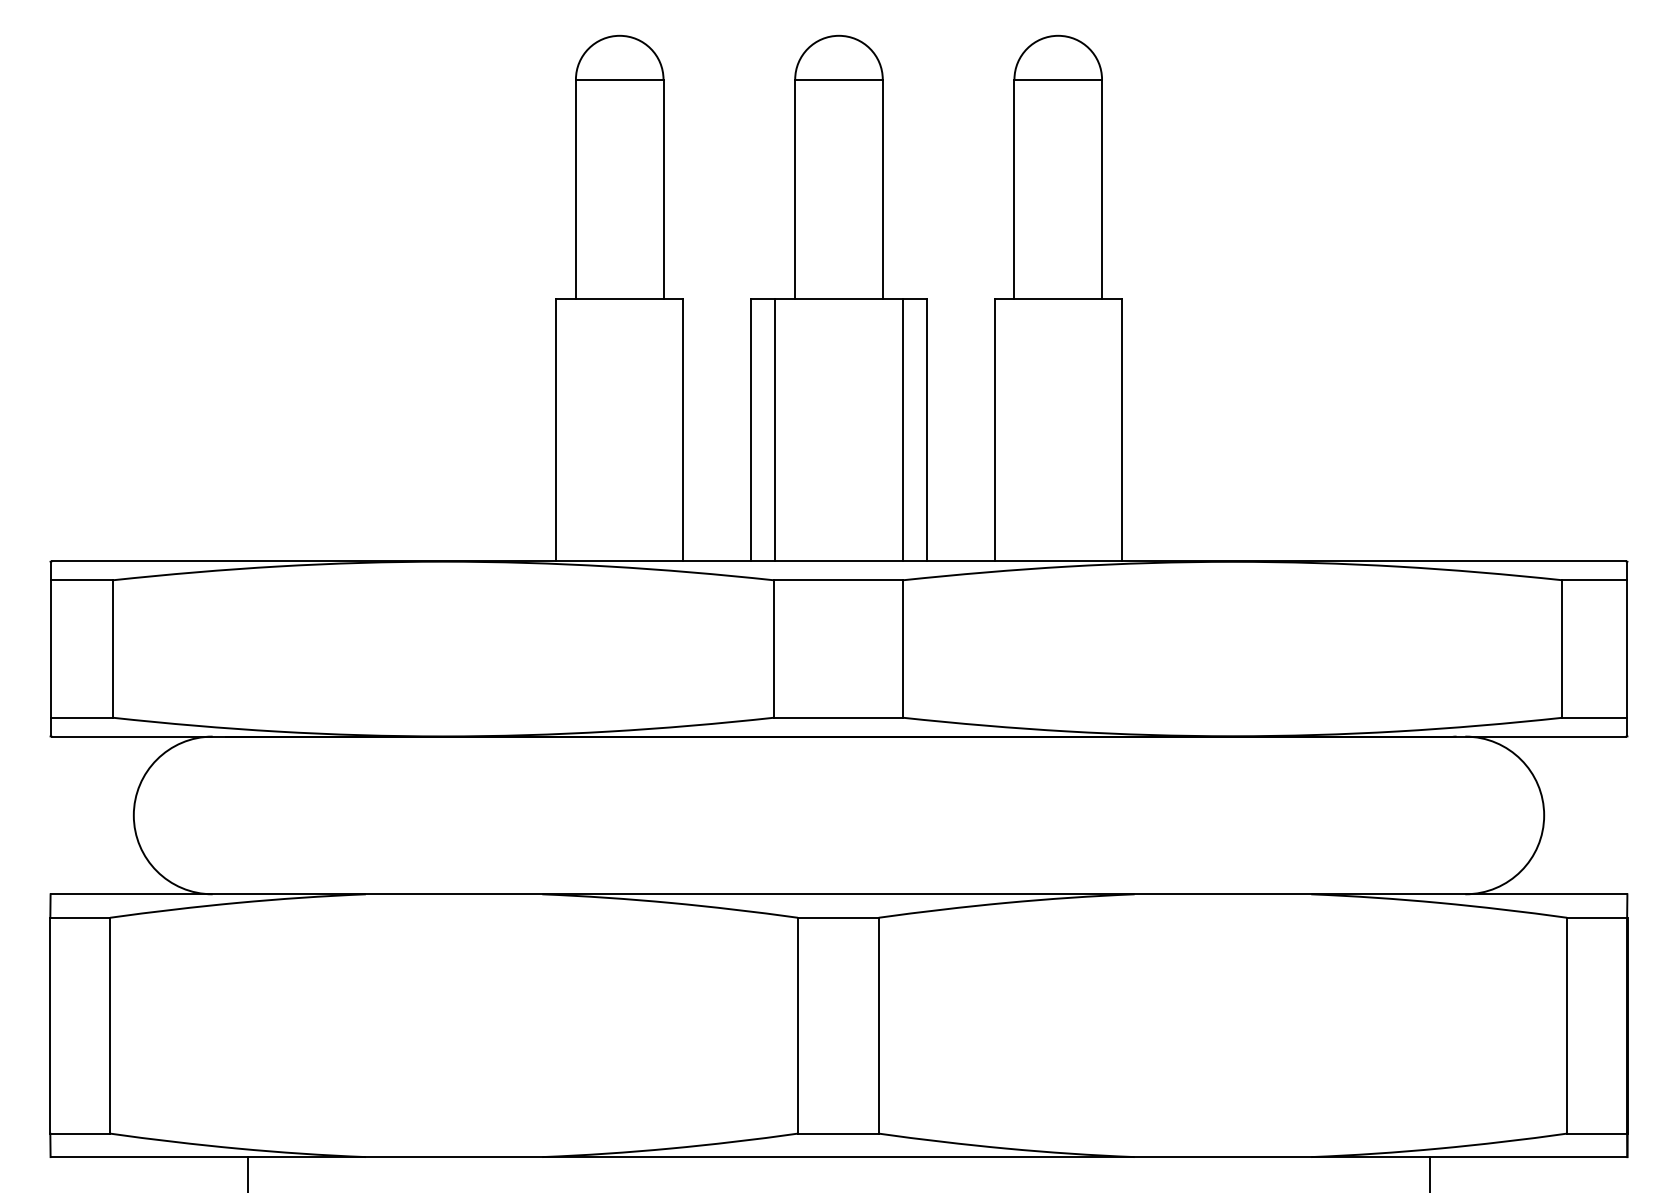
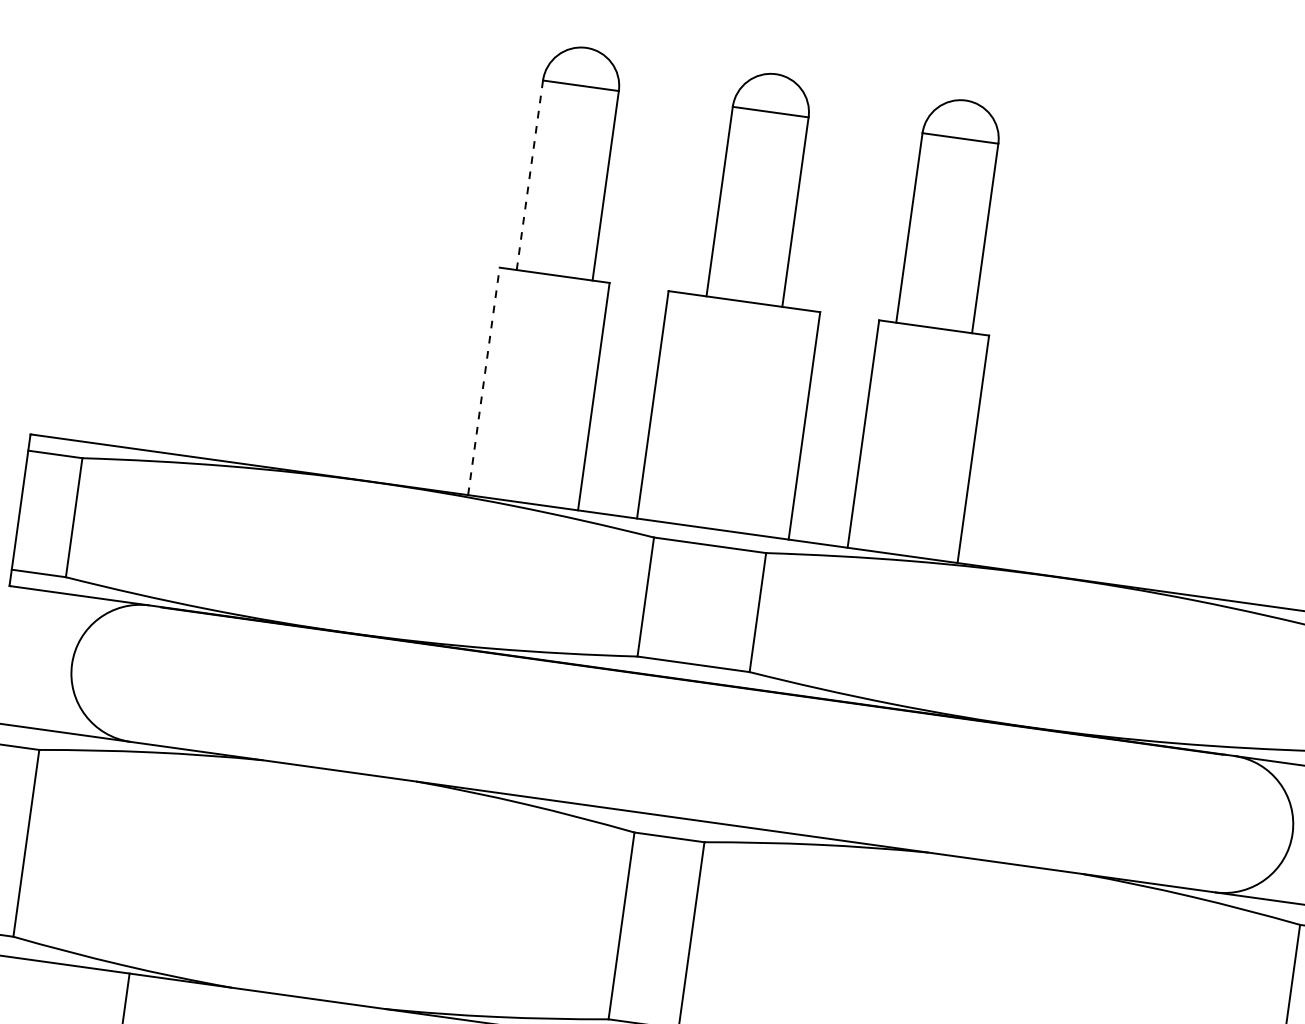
line: (575, 188) -> (529, 174), solid -> dashed
line: (556, 429) -> (484, 380), solid -> dashed
line: (775, 429) -> (673, 407), removed
line: (902, 429) -> (783, 422), removed

